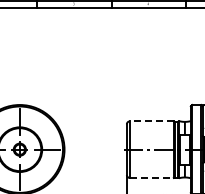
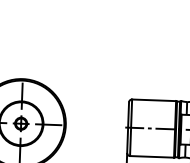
line: (151, 121) -> (153, 100), dashed -> solid
line: (152, 177) -> (152, 156), dashed -> solid

